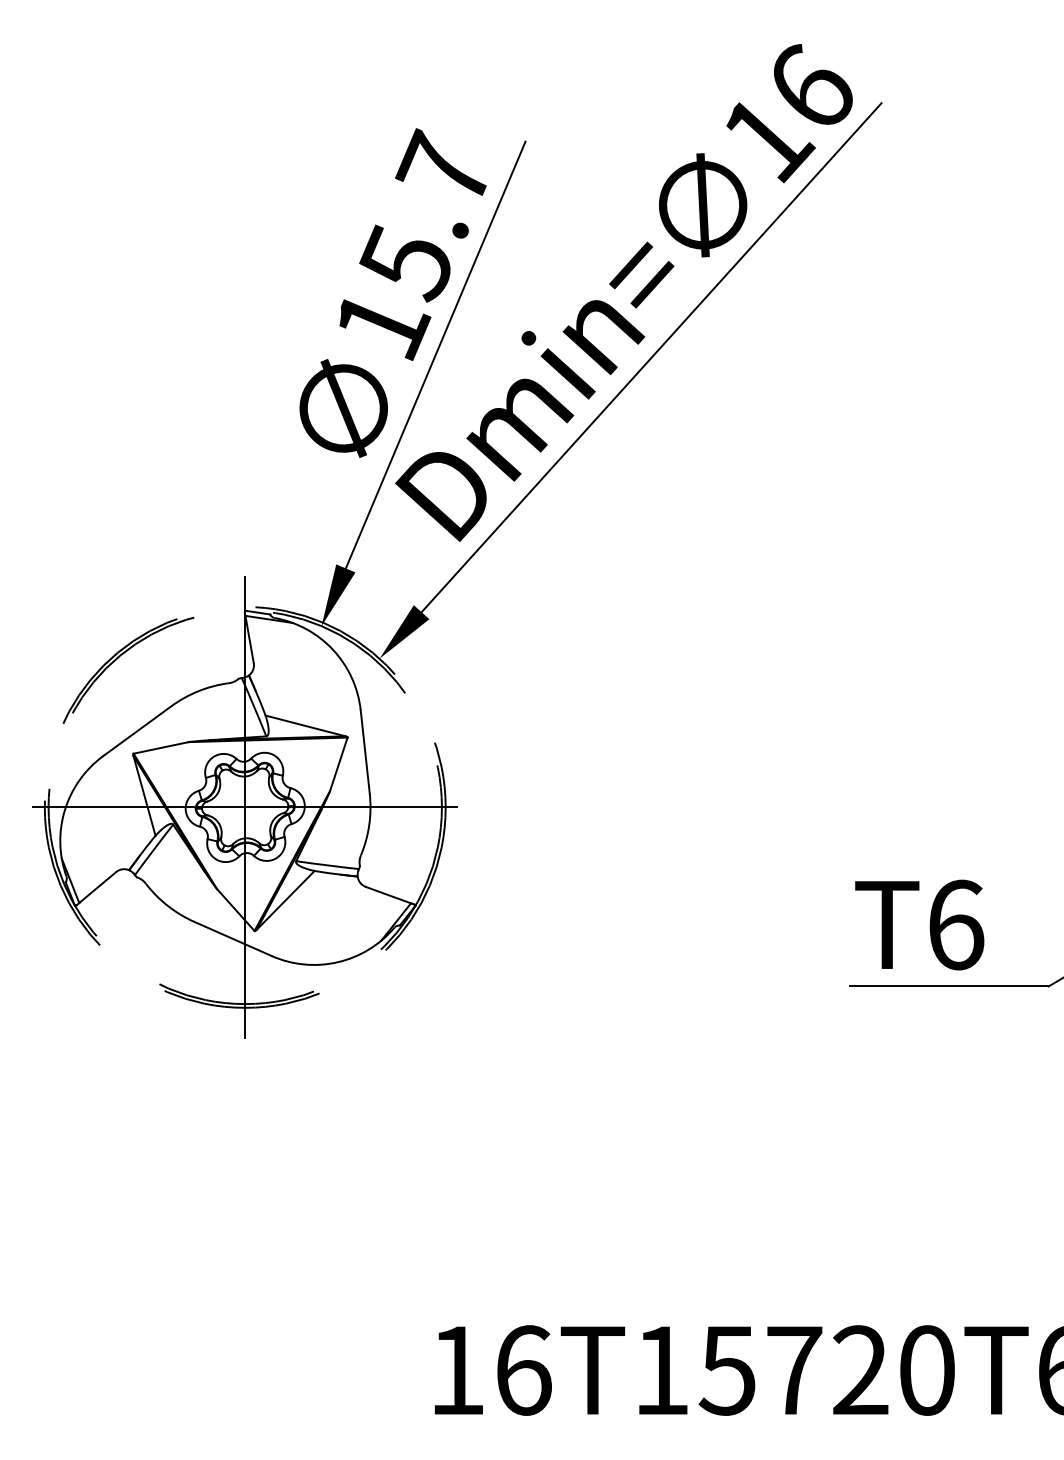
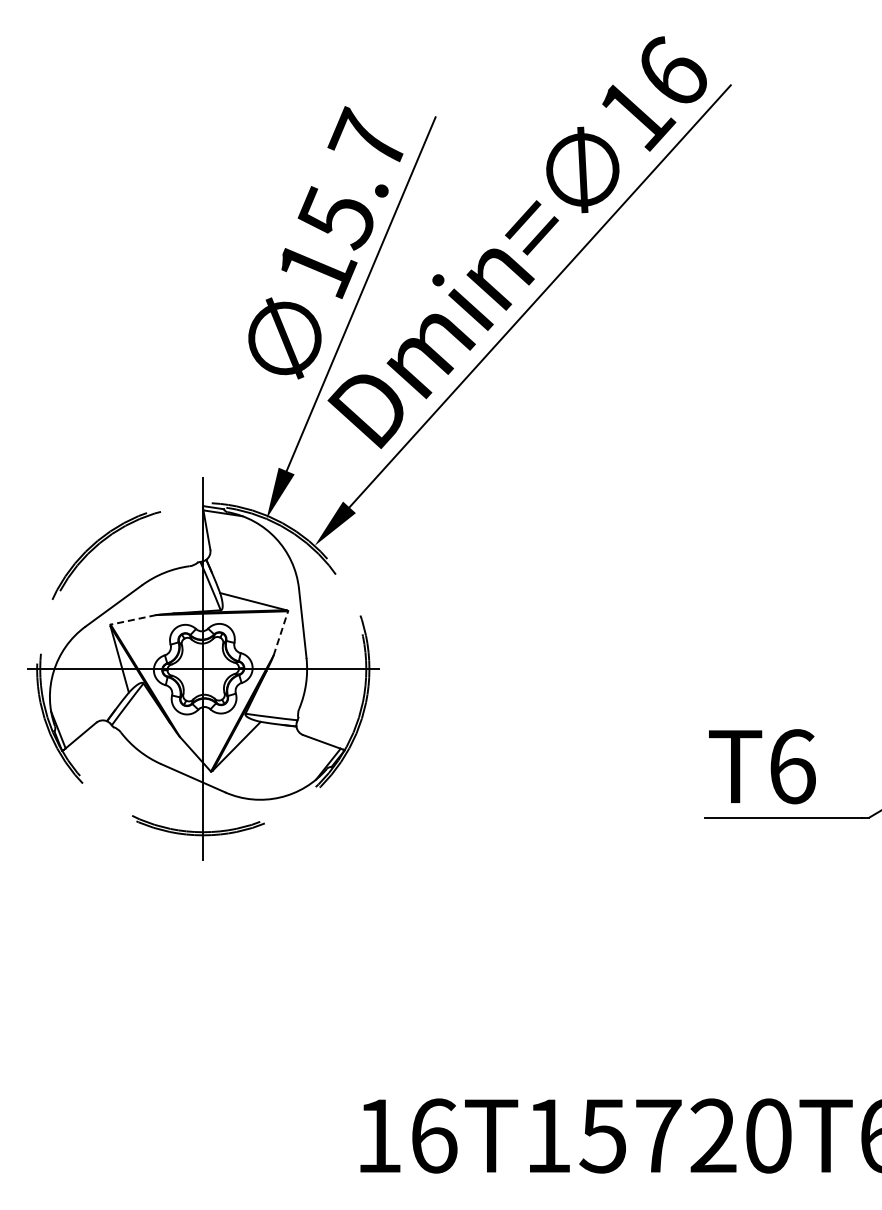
line: (161, 747) -> (133, 619), solid -> dashed
line: (339, 763) -> (281, 632), solid -> dashed

